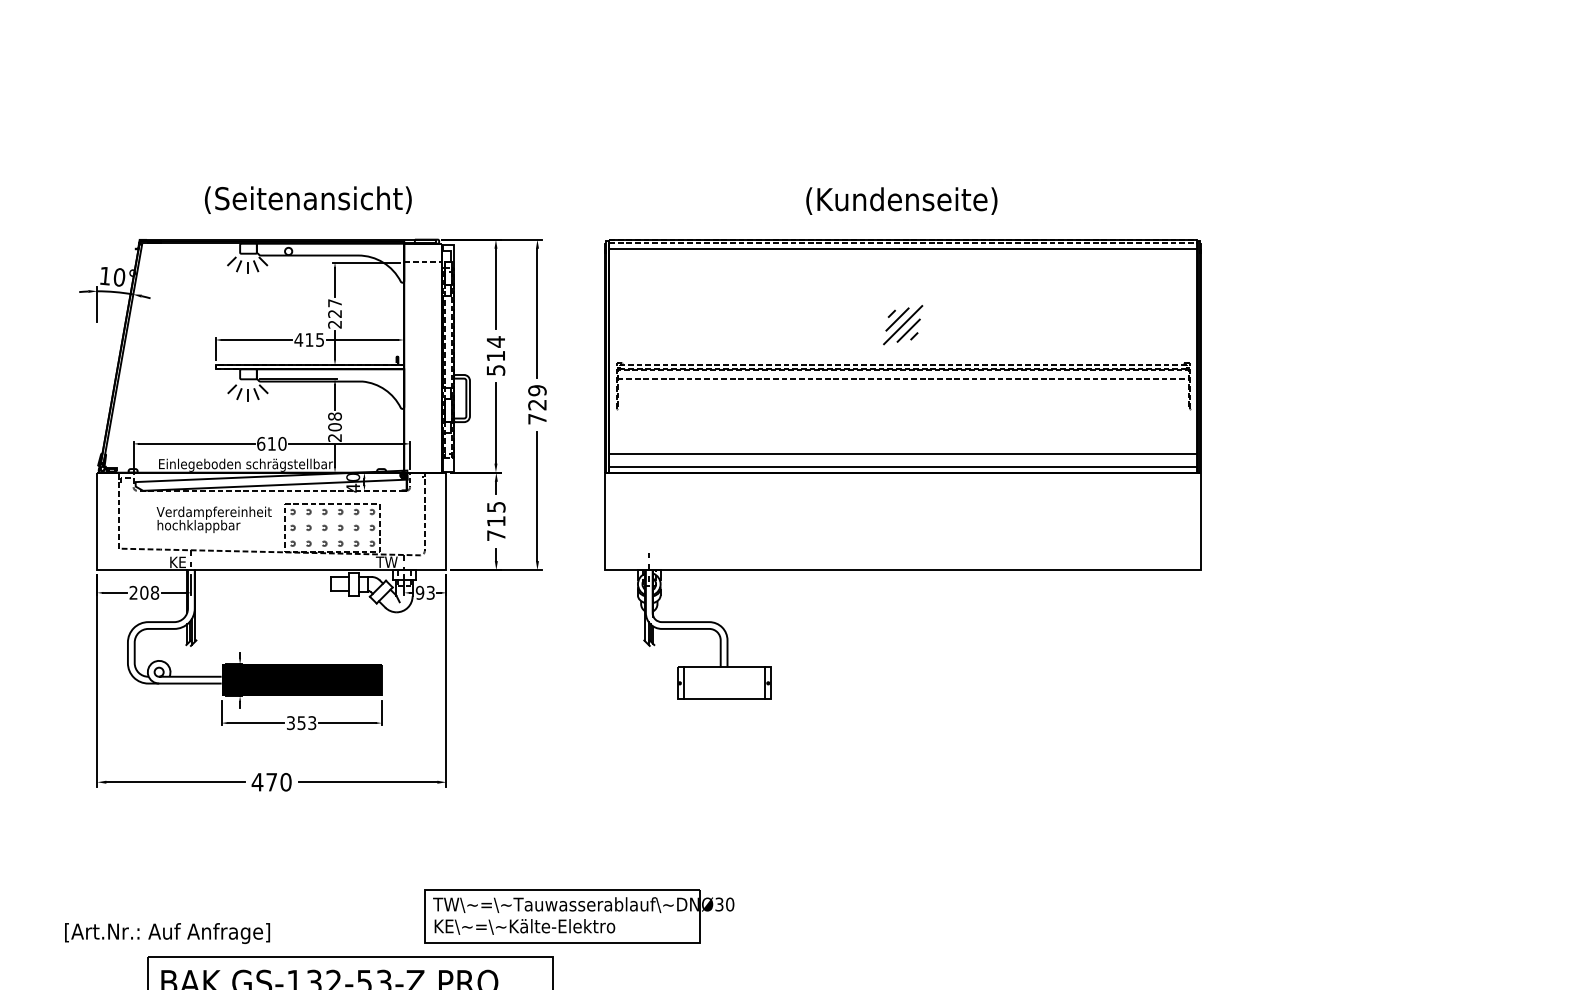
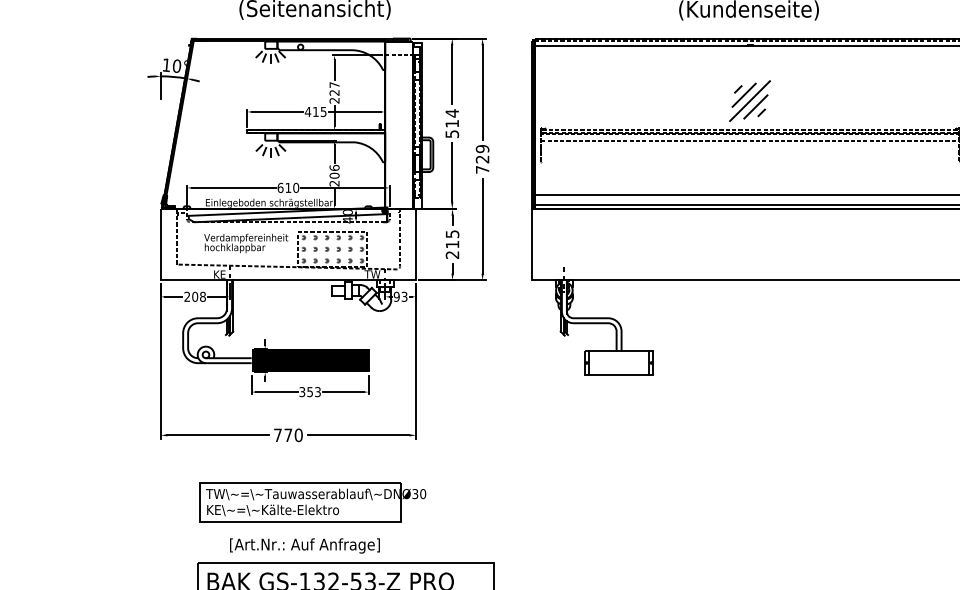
part: (902, 324) -> (749, 100), size x1.43
text: (334, 416) -> (334, 167), 208 -> 206
text: (496, 535) -> (452, 254), 715 -> 215
text: (257, 782) -> (277, 435), 470 -> 770
part: (579, 916) -> (313, 502), moved
text: (167, 933) -> (304, 545), moved

